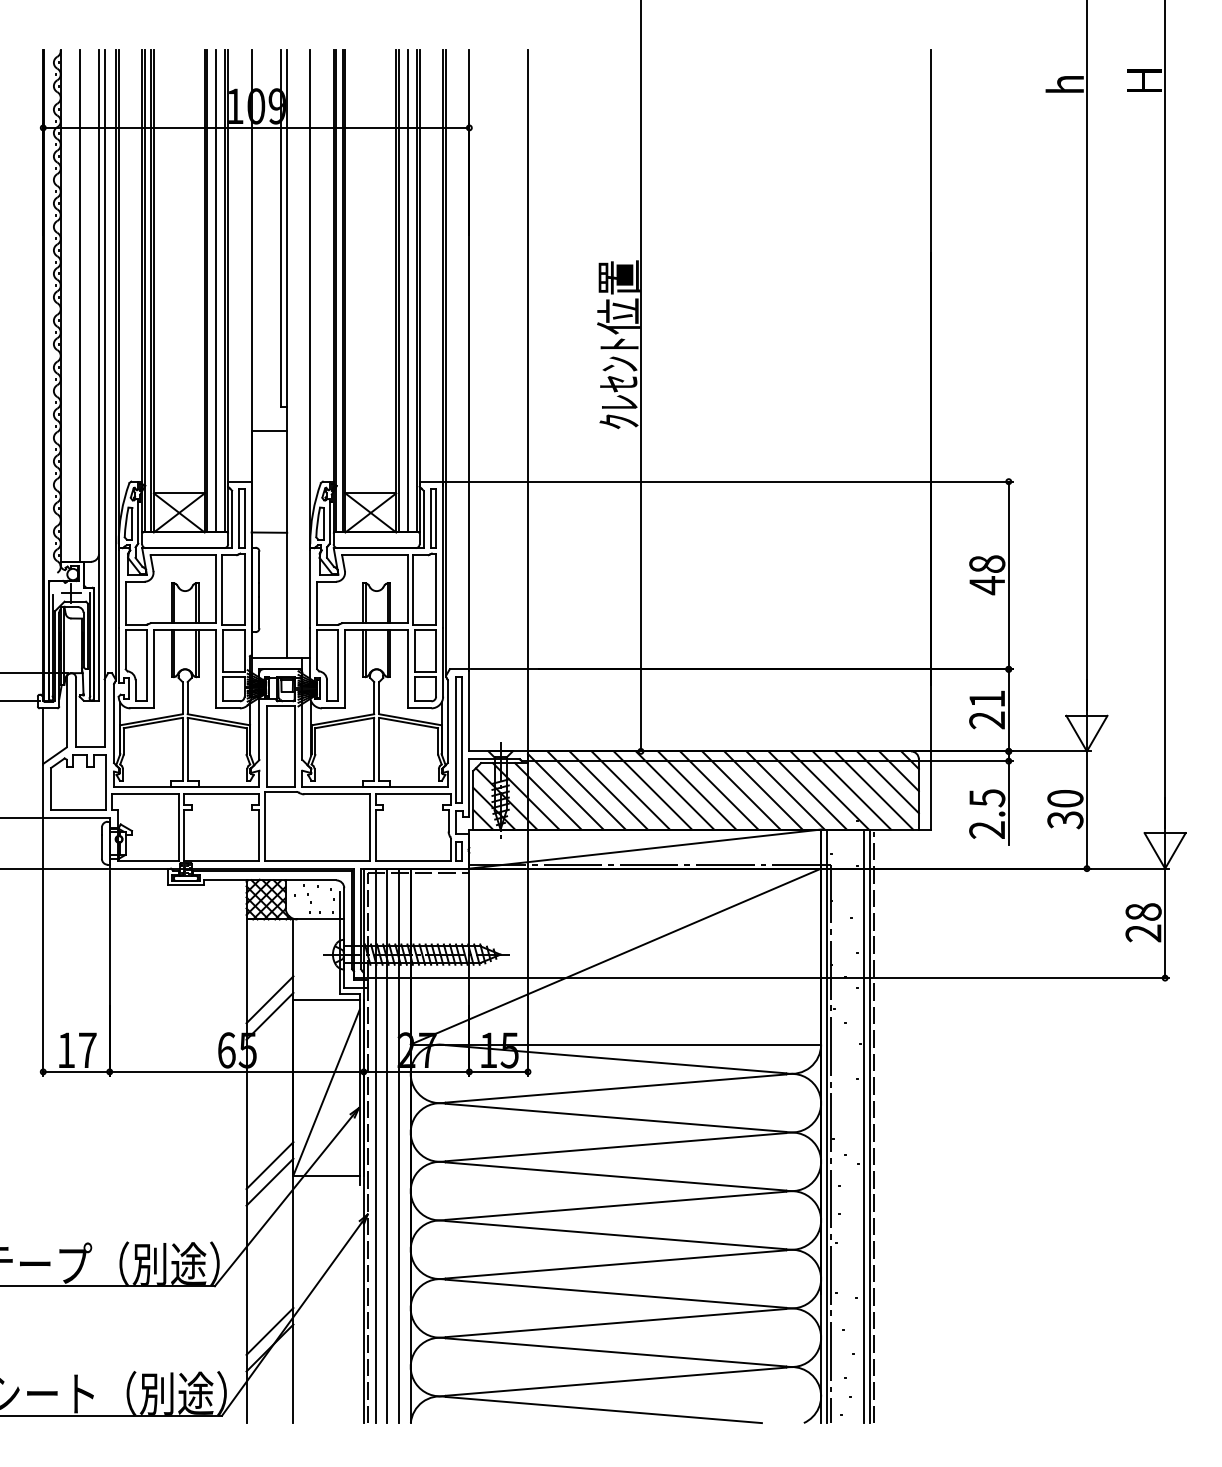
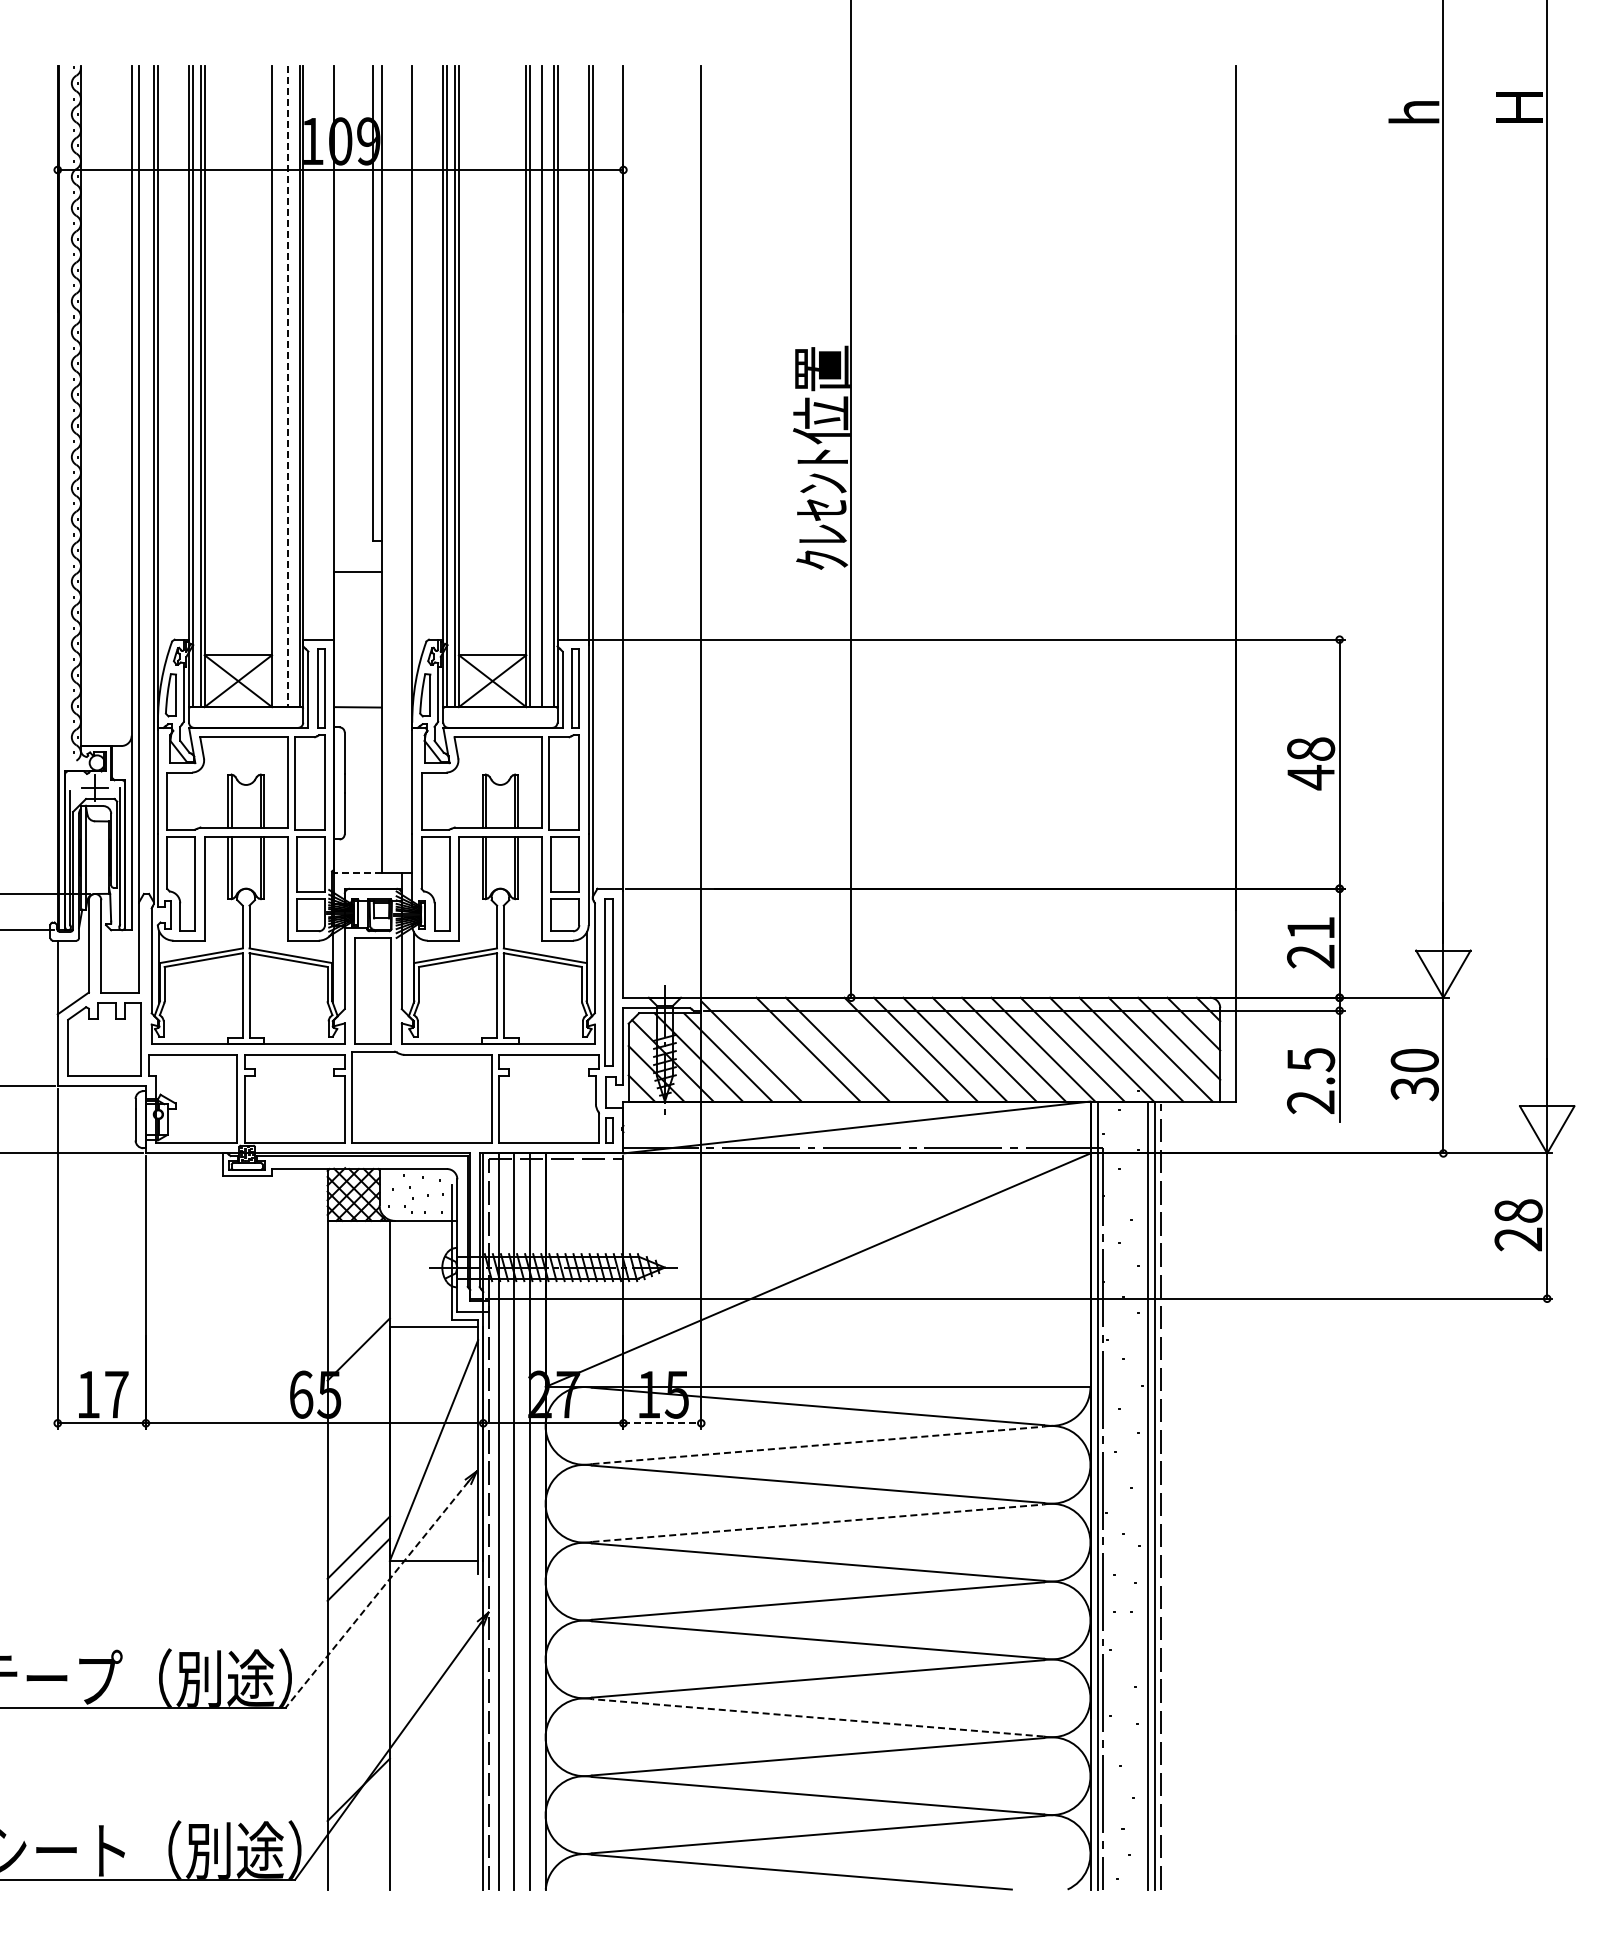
line: (207, 290) -> (275, 386), removed
line: (216, 291) -> (287, 387), solid -> dashed
line: (79, 306) -> (106, 406), removed
line: (269, 657) -> (357, 873), solid -> dashed
line: (586, 790) -> (778, 1049), removed
line: (653, 790) -> (867, 1049), removed
line: (269, 999) -> (358, 1327), removed
line: (498, 1072) -> (662, 1423), solid -> dashed
line: (616, 1088) -> (818, 1445), solid -> dashed
line: (616, 1147) -> (818, 1523), solid -> dashed
line: (283, 1201) -> (376, 1595), solid -> dashed
line: (615, 1293) -> (817, 1717), solid -> dashed
line: (269, 1331) -> (358, 1767), removed

